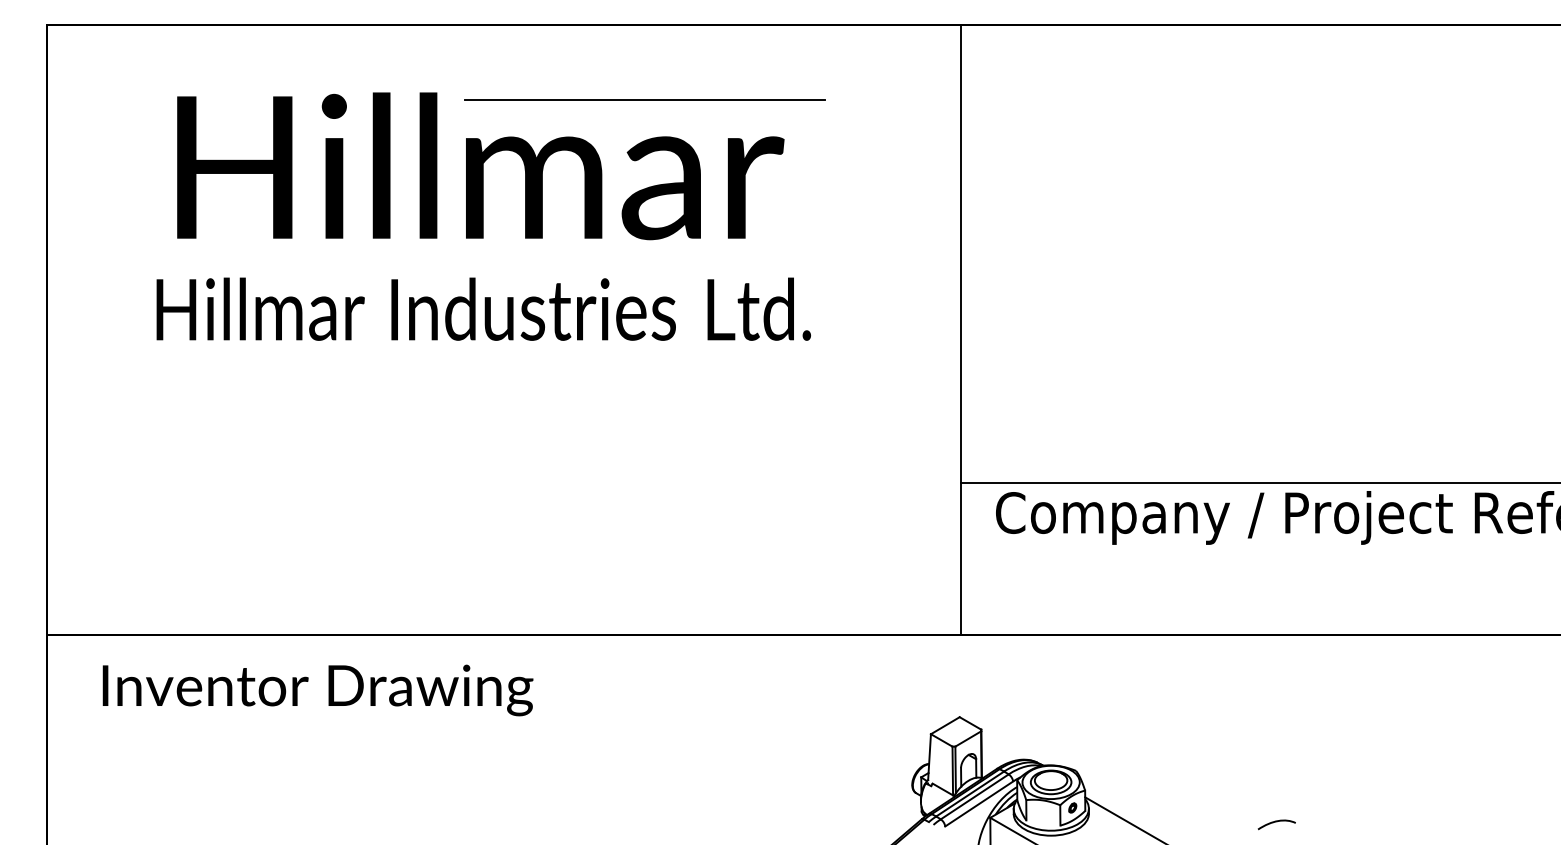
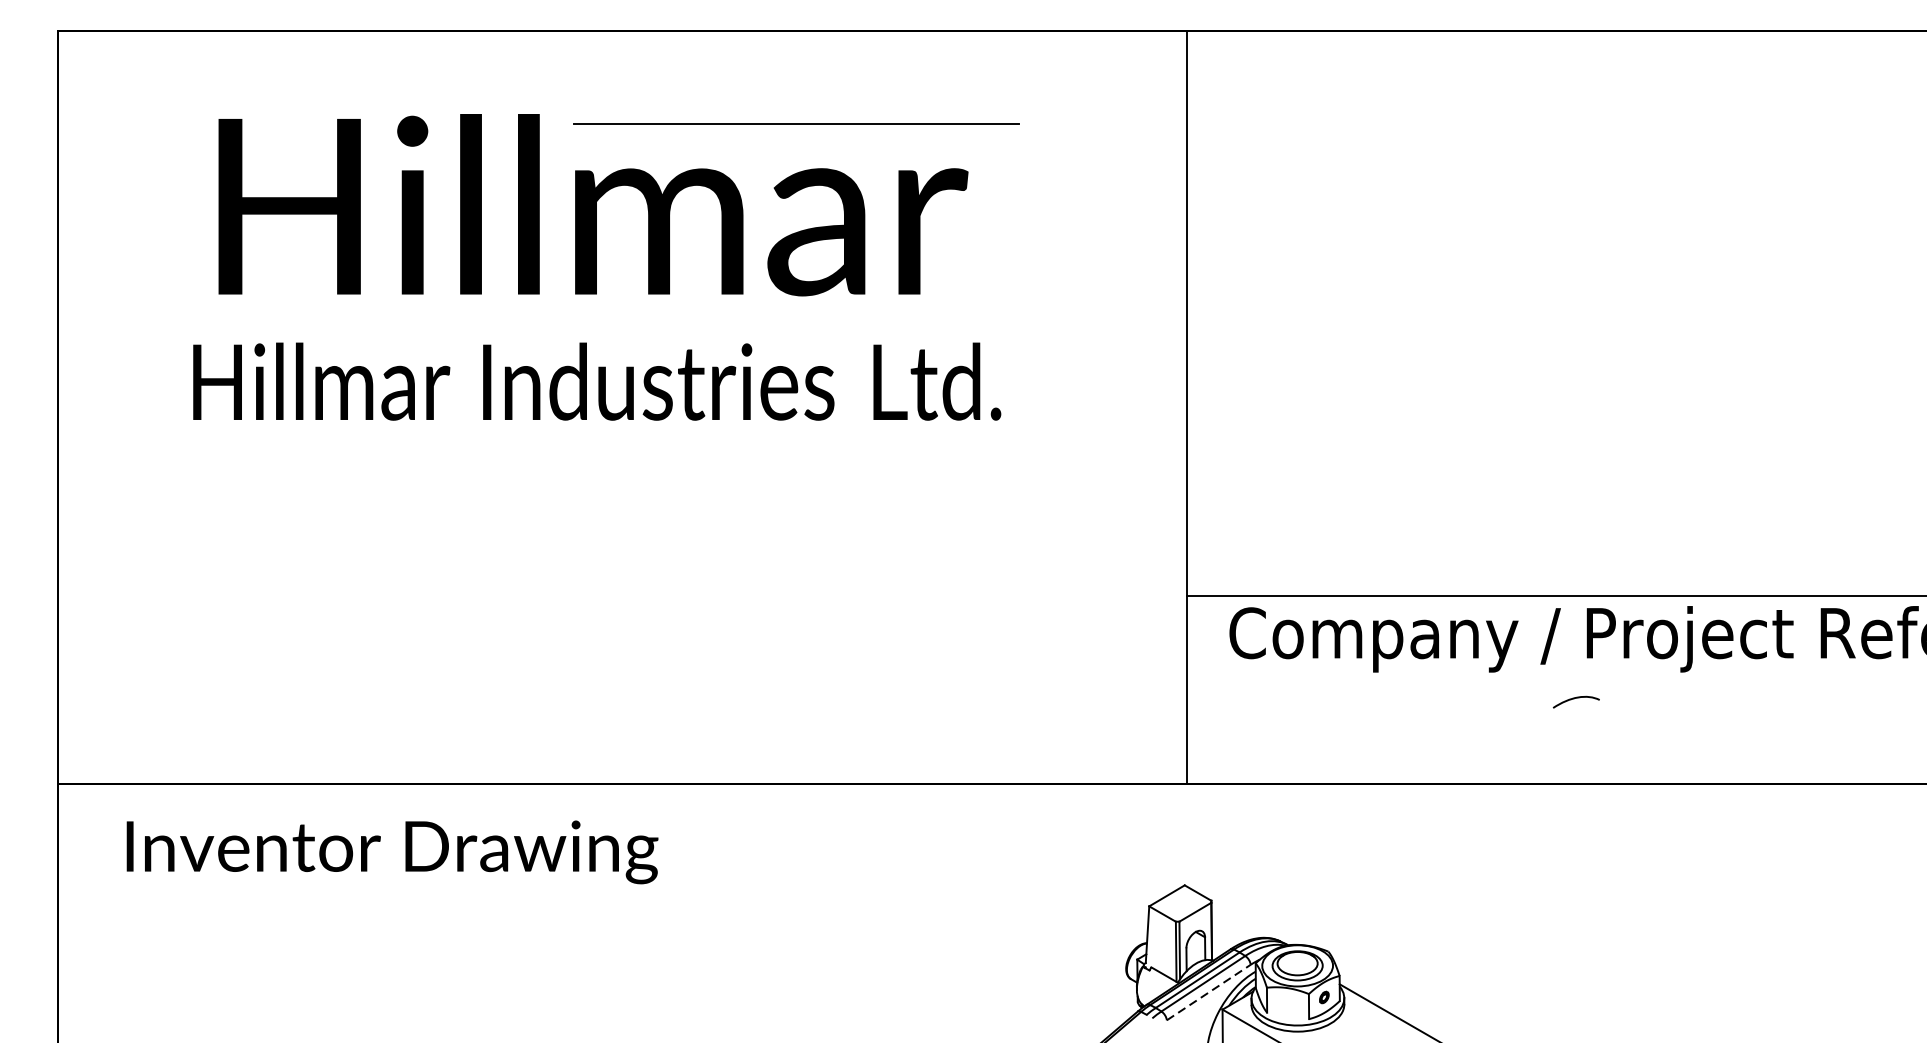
line: (979, 804) -> (1209, 993), solid -> dashed
curve: (1276, 822) -> (1575, 699), moved

